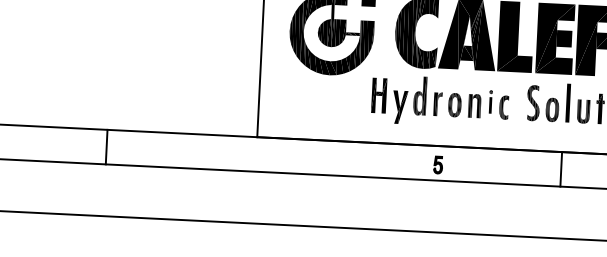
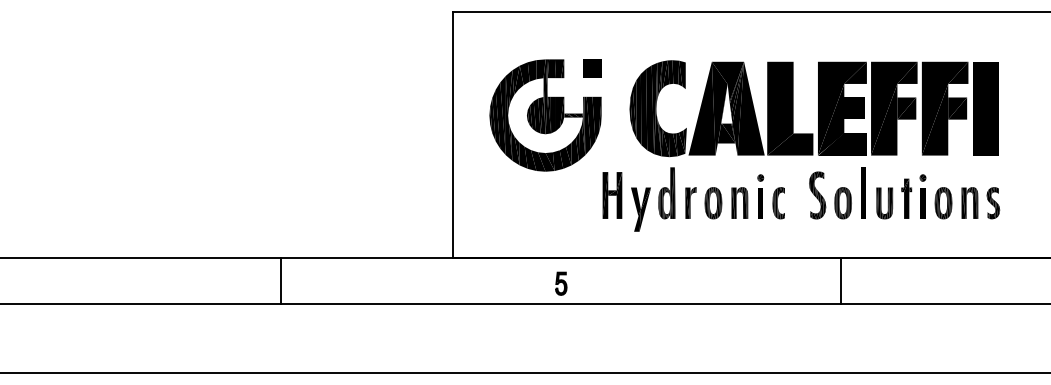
part: (490, 101) -> (760, 196), size x1.43
line: (106, 147) -> (281, 281), moved
part: (438, 164) -> (561, 283), moved
line: (561, 169) -> (840, 281), moved

